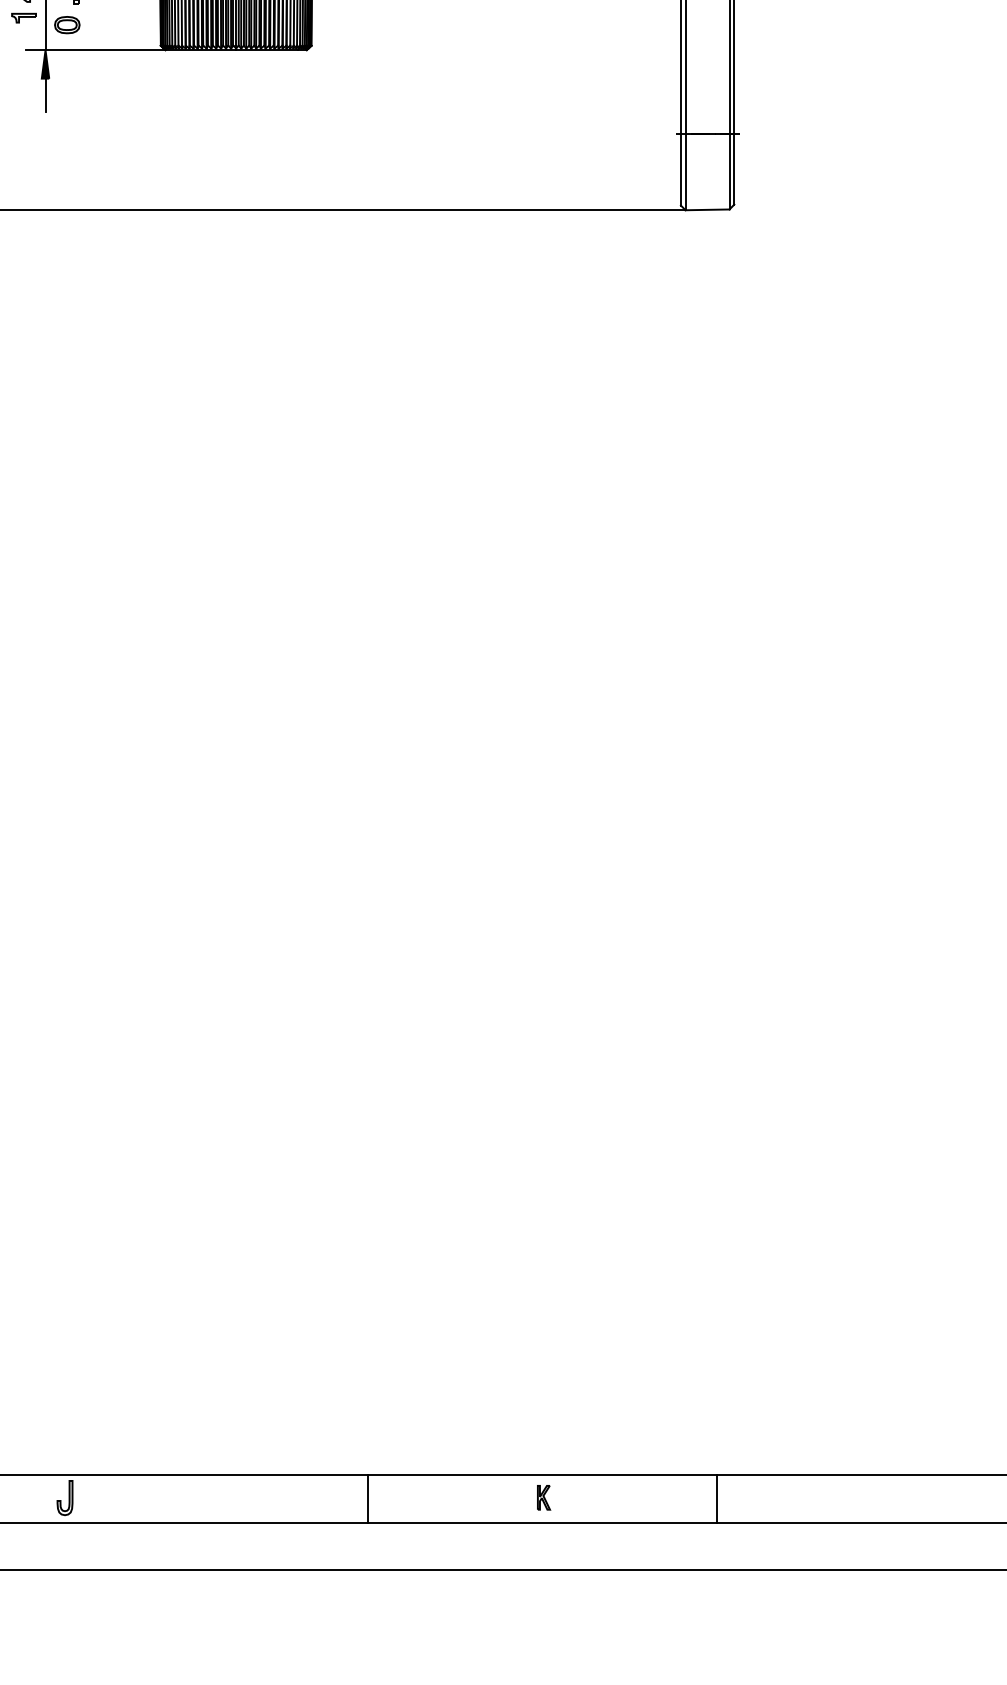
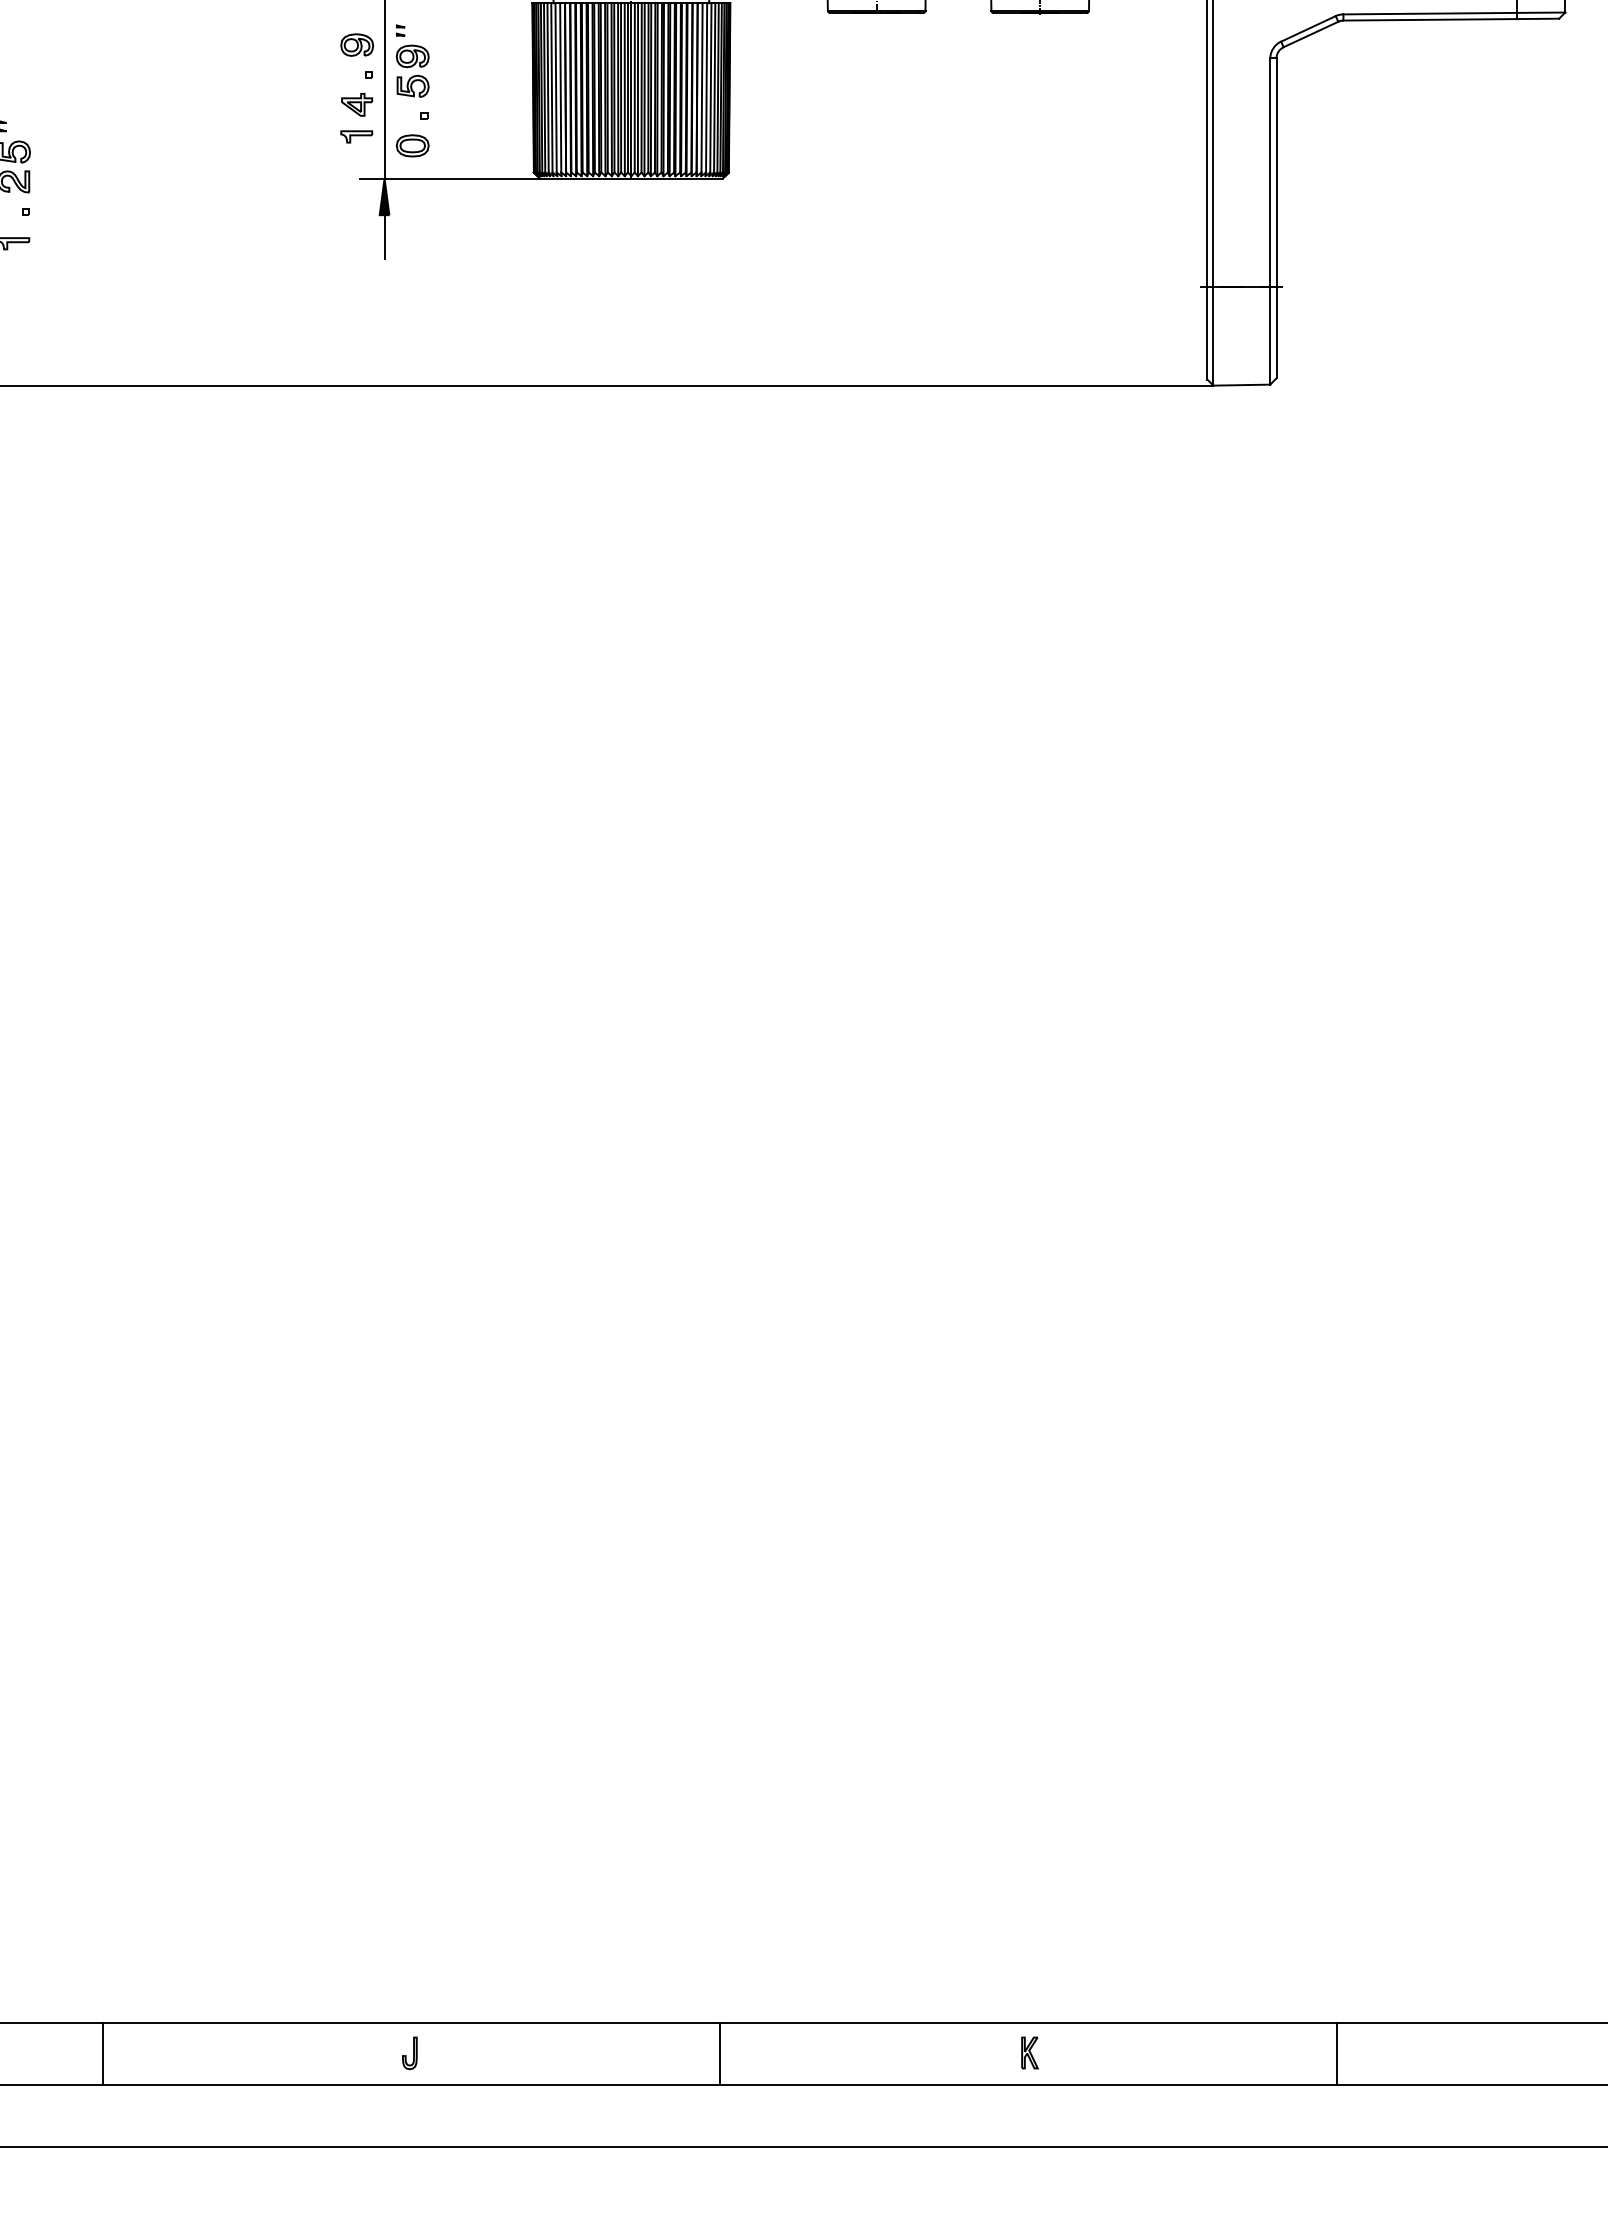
part: (64, 1498) -> (409, 2053), size x0.71
line: (368, 1498) -> (720, 2054), moved
line: (717, 1498) -> (1337, 2054), moved

